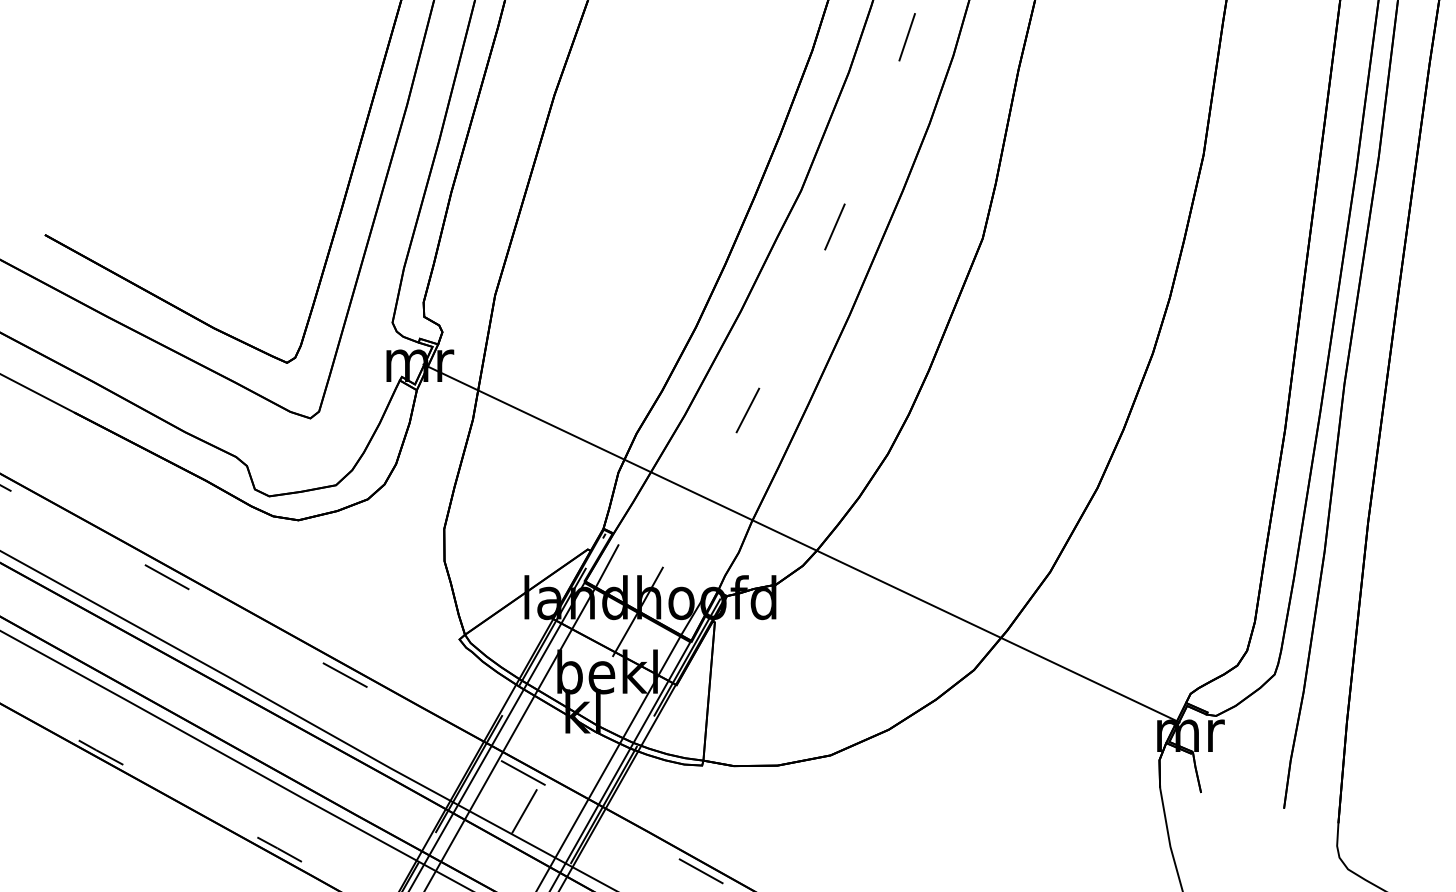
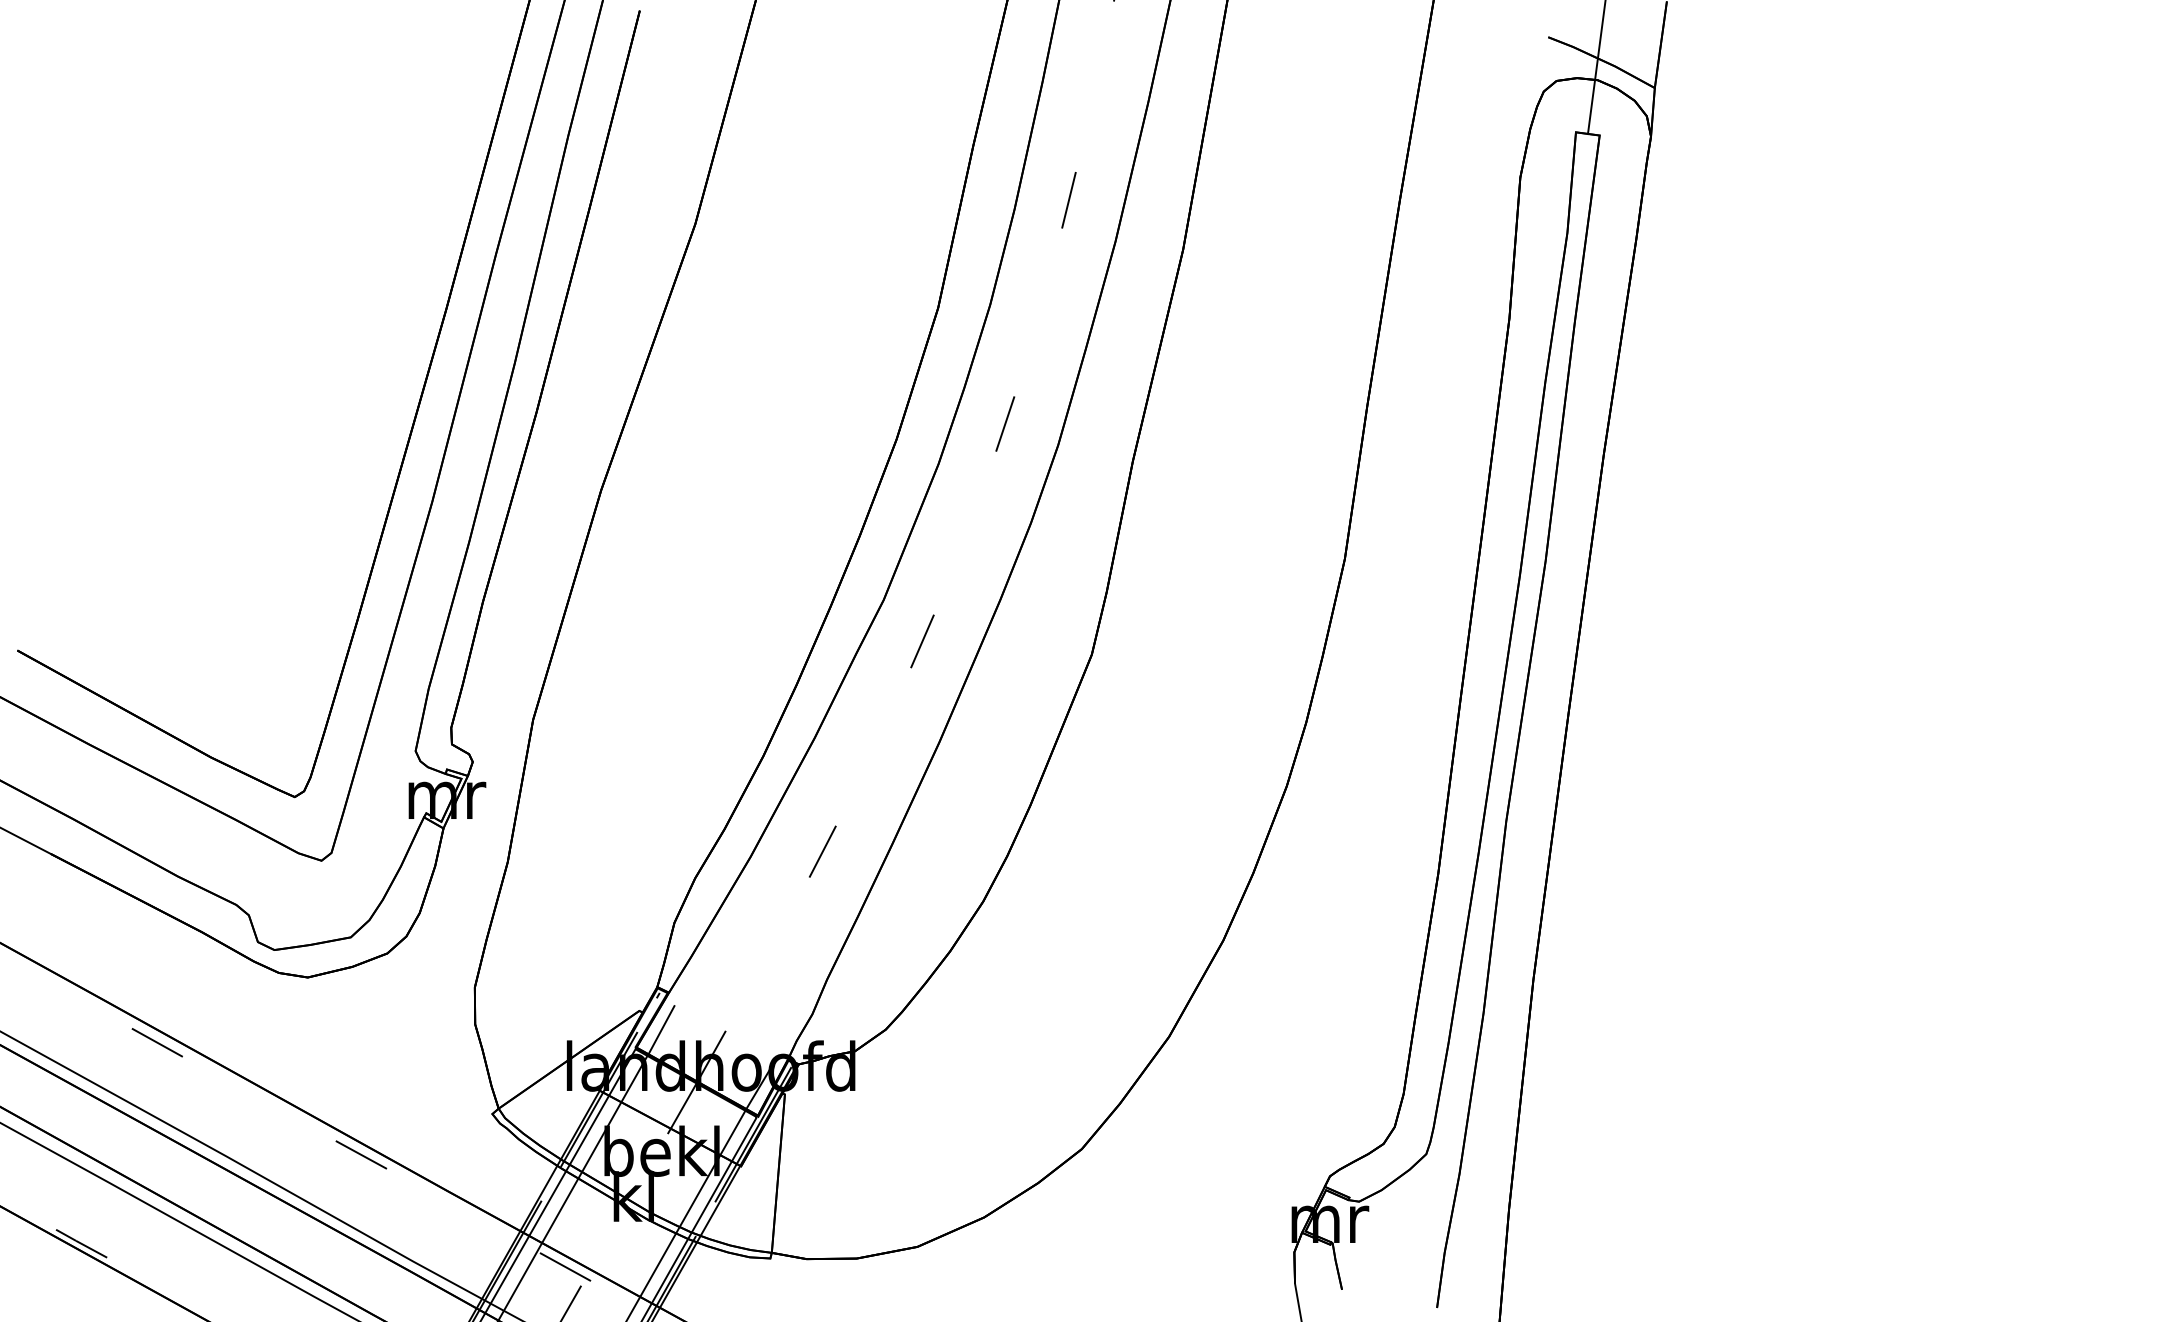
line: (801, 543) -> (884, 1004), removed

